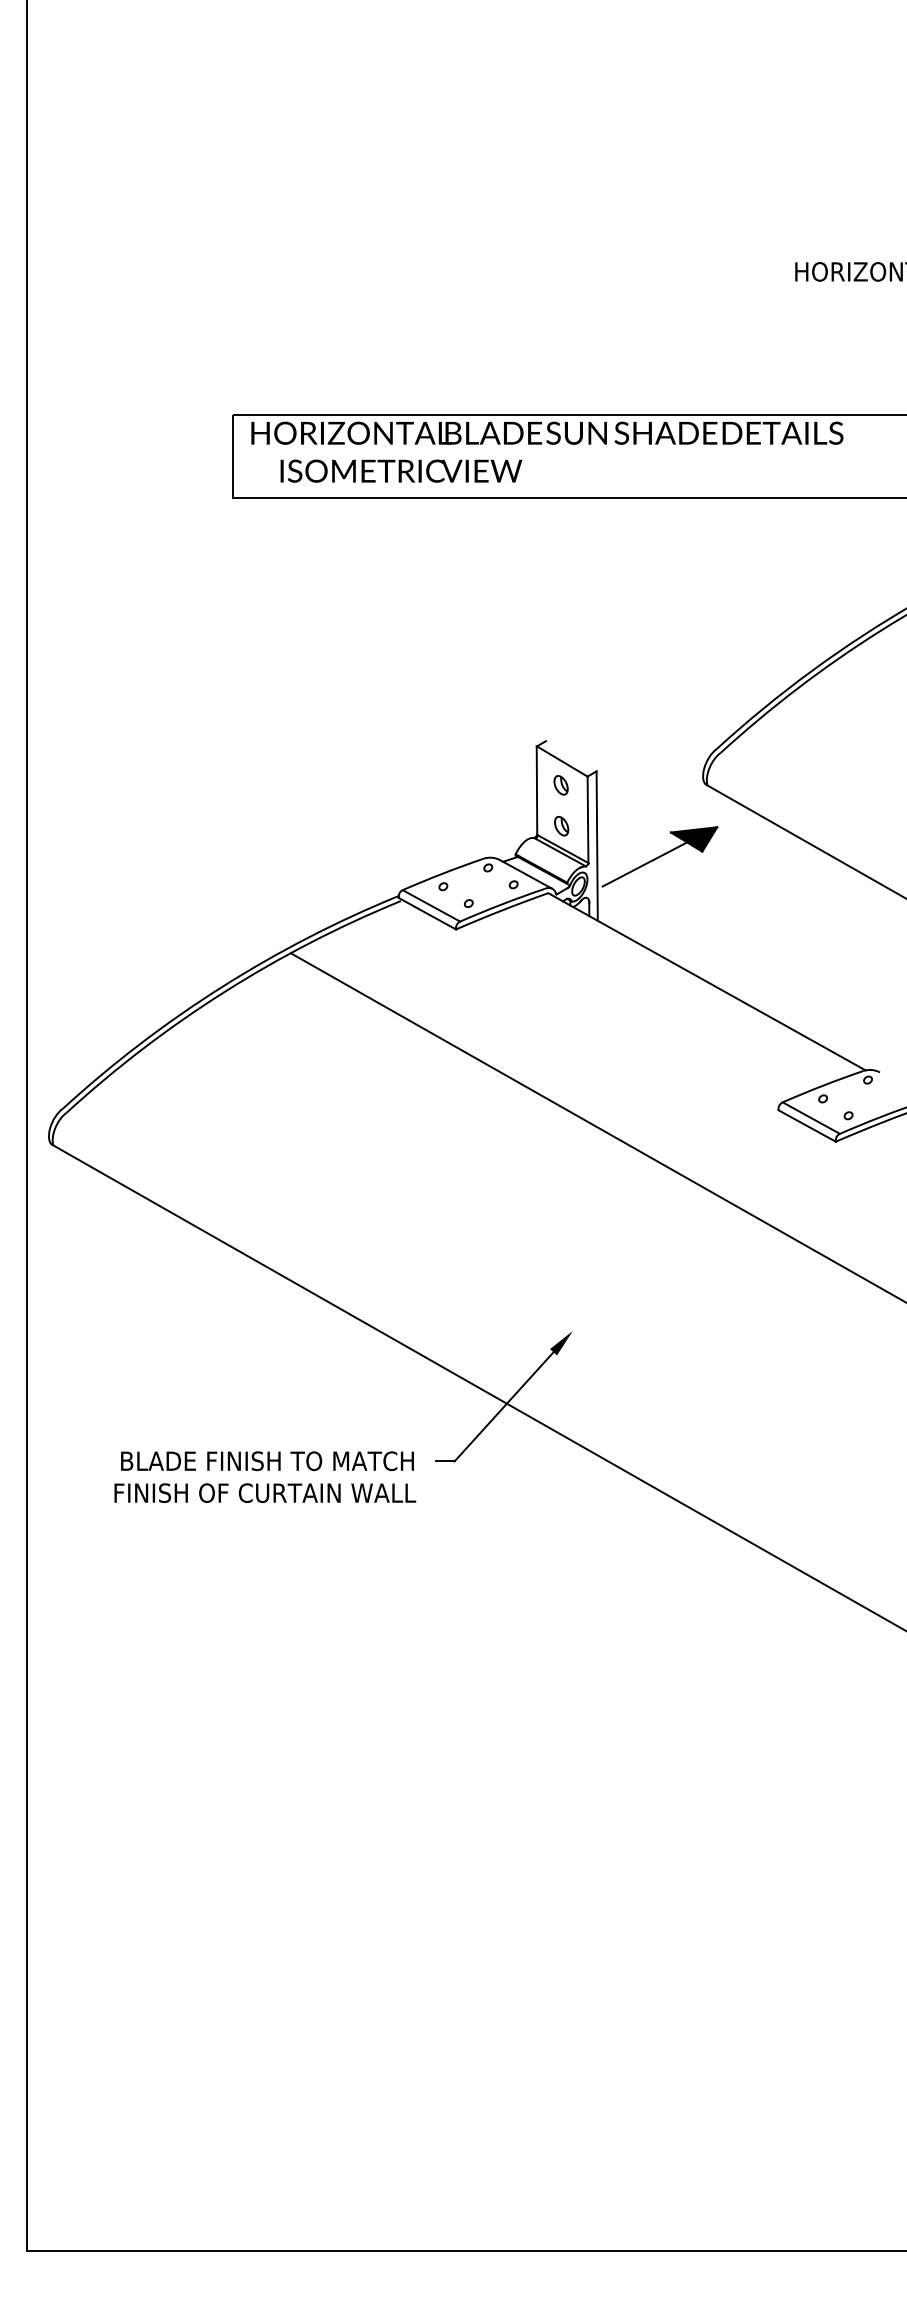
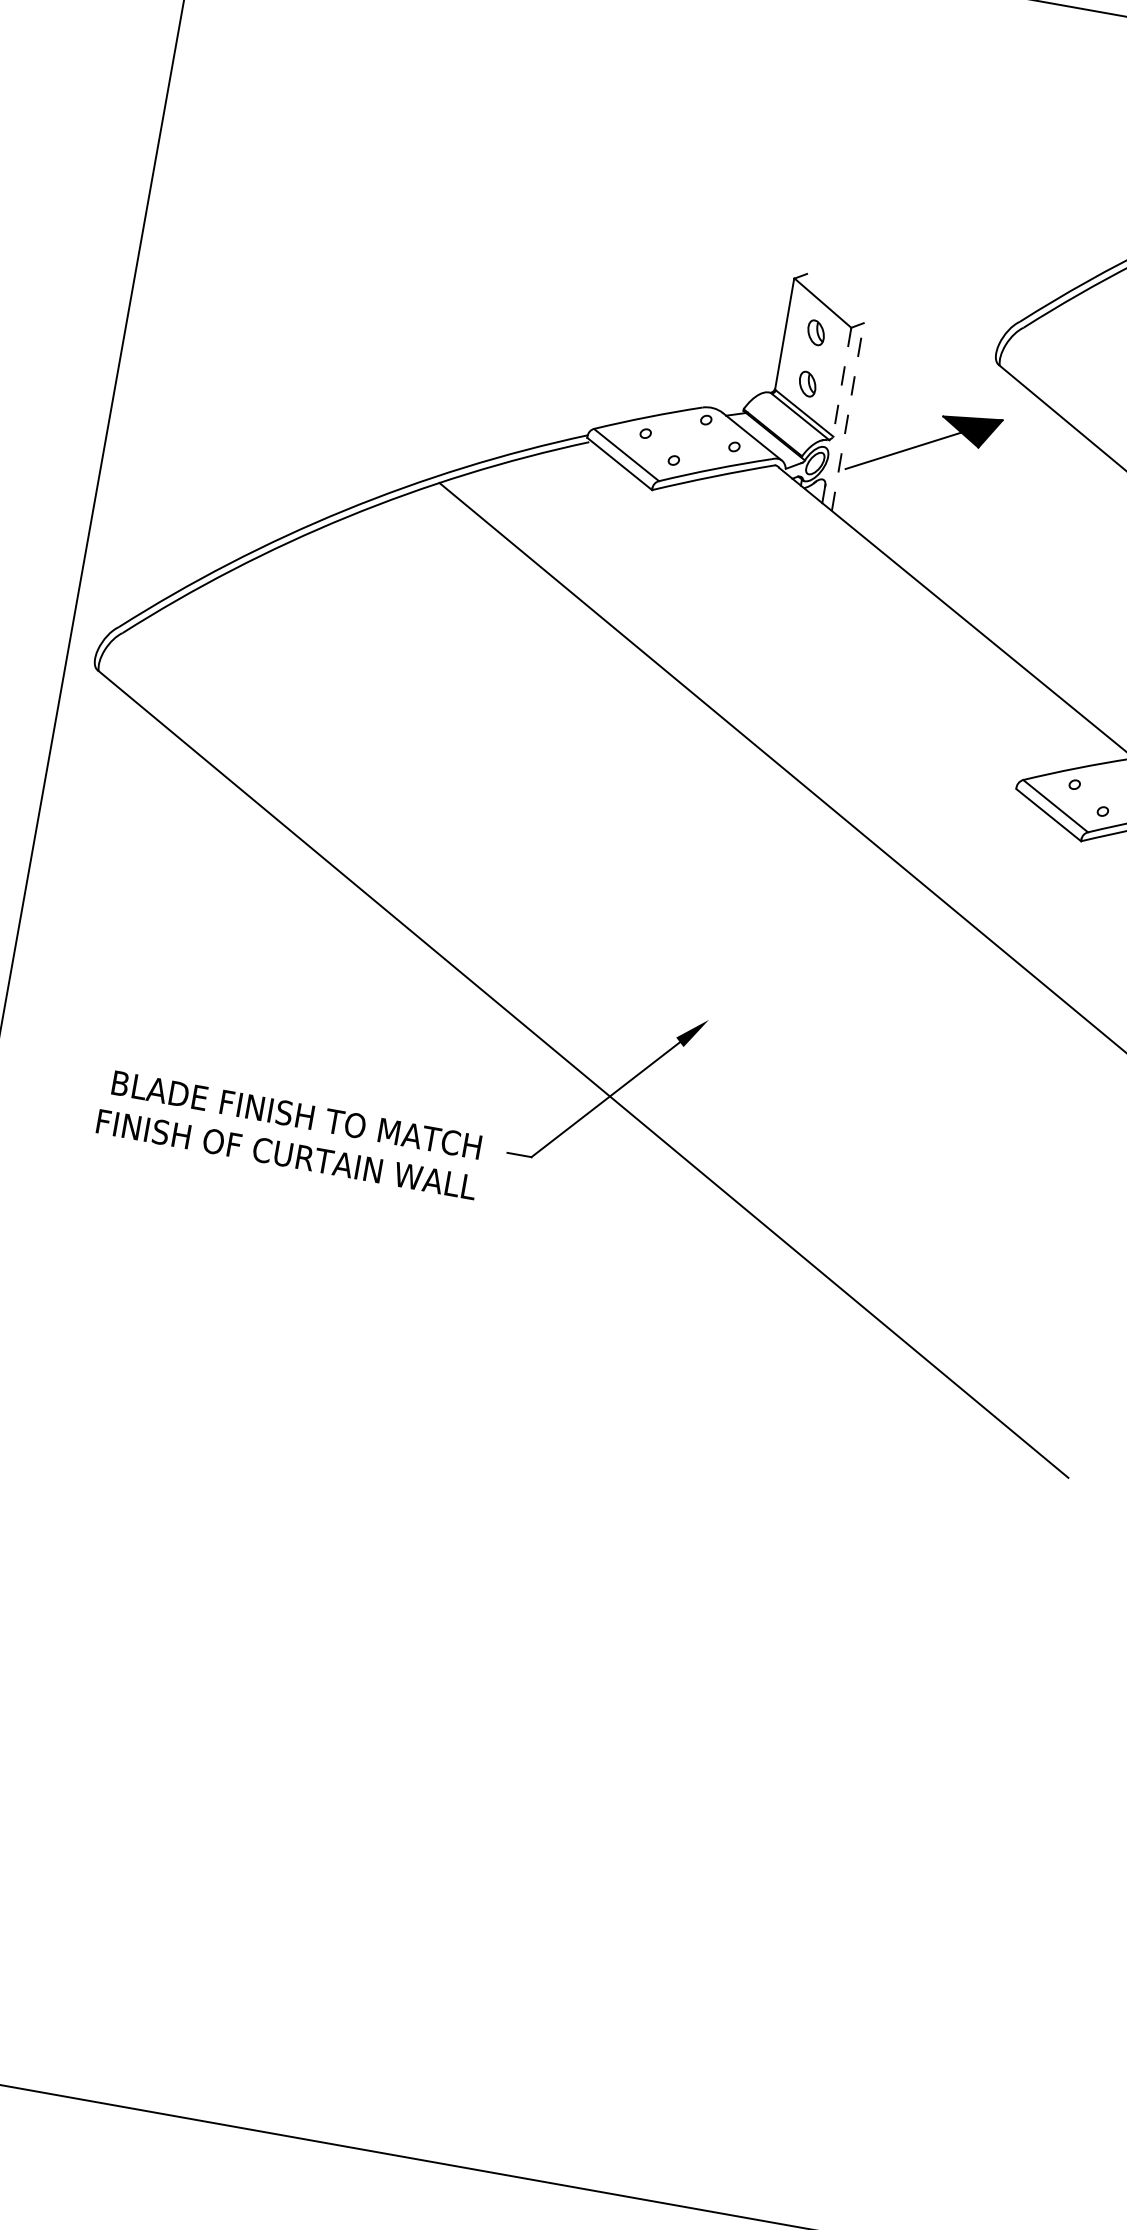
line: (588, 820) -> (842, 383), solid -> dashed
line: (597, 846) -> (848, 417), solid -> dashed

